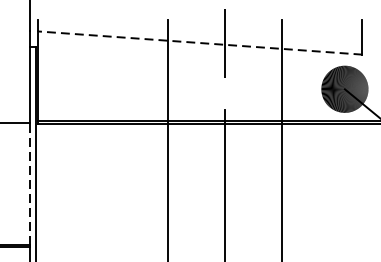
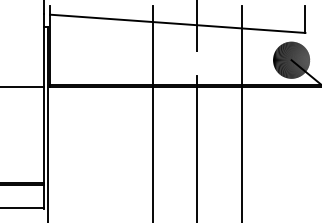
line: (200, 42) -> (177, 23), dashed -> solid
line: (29, 183) -> (43, 134), dashed -> solid

